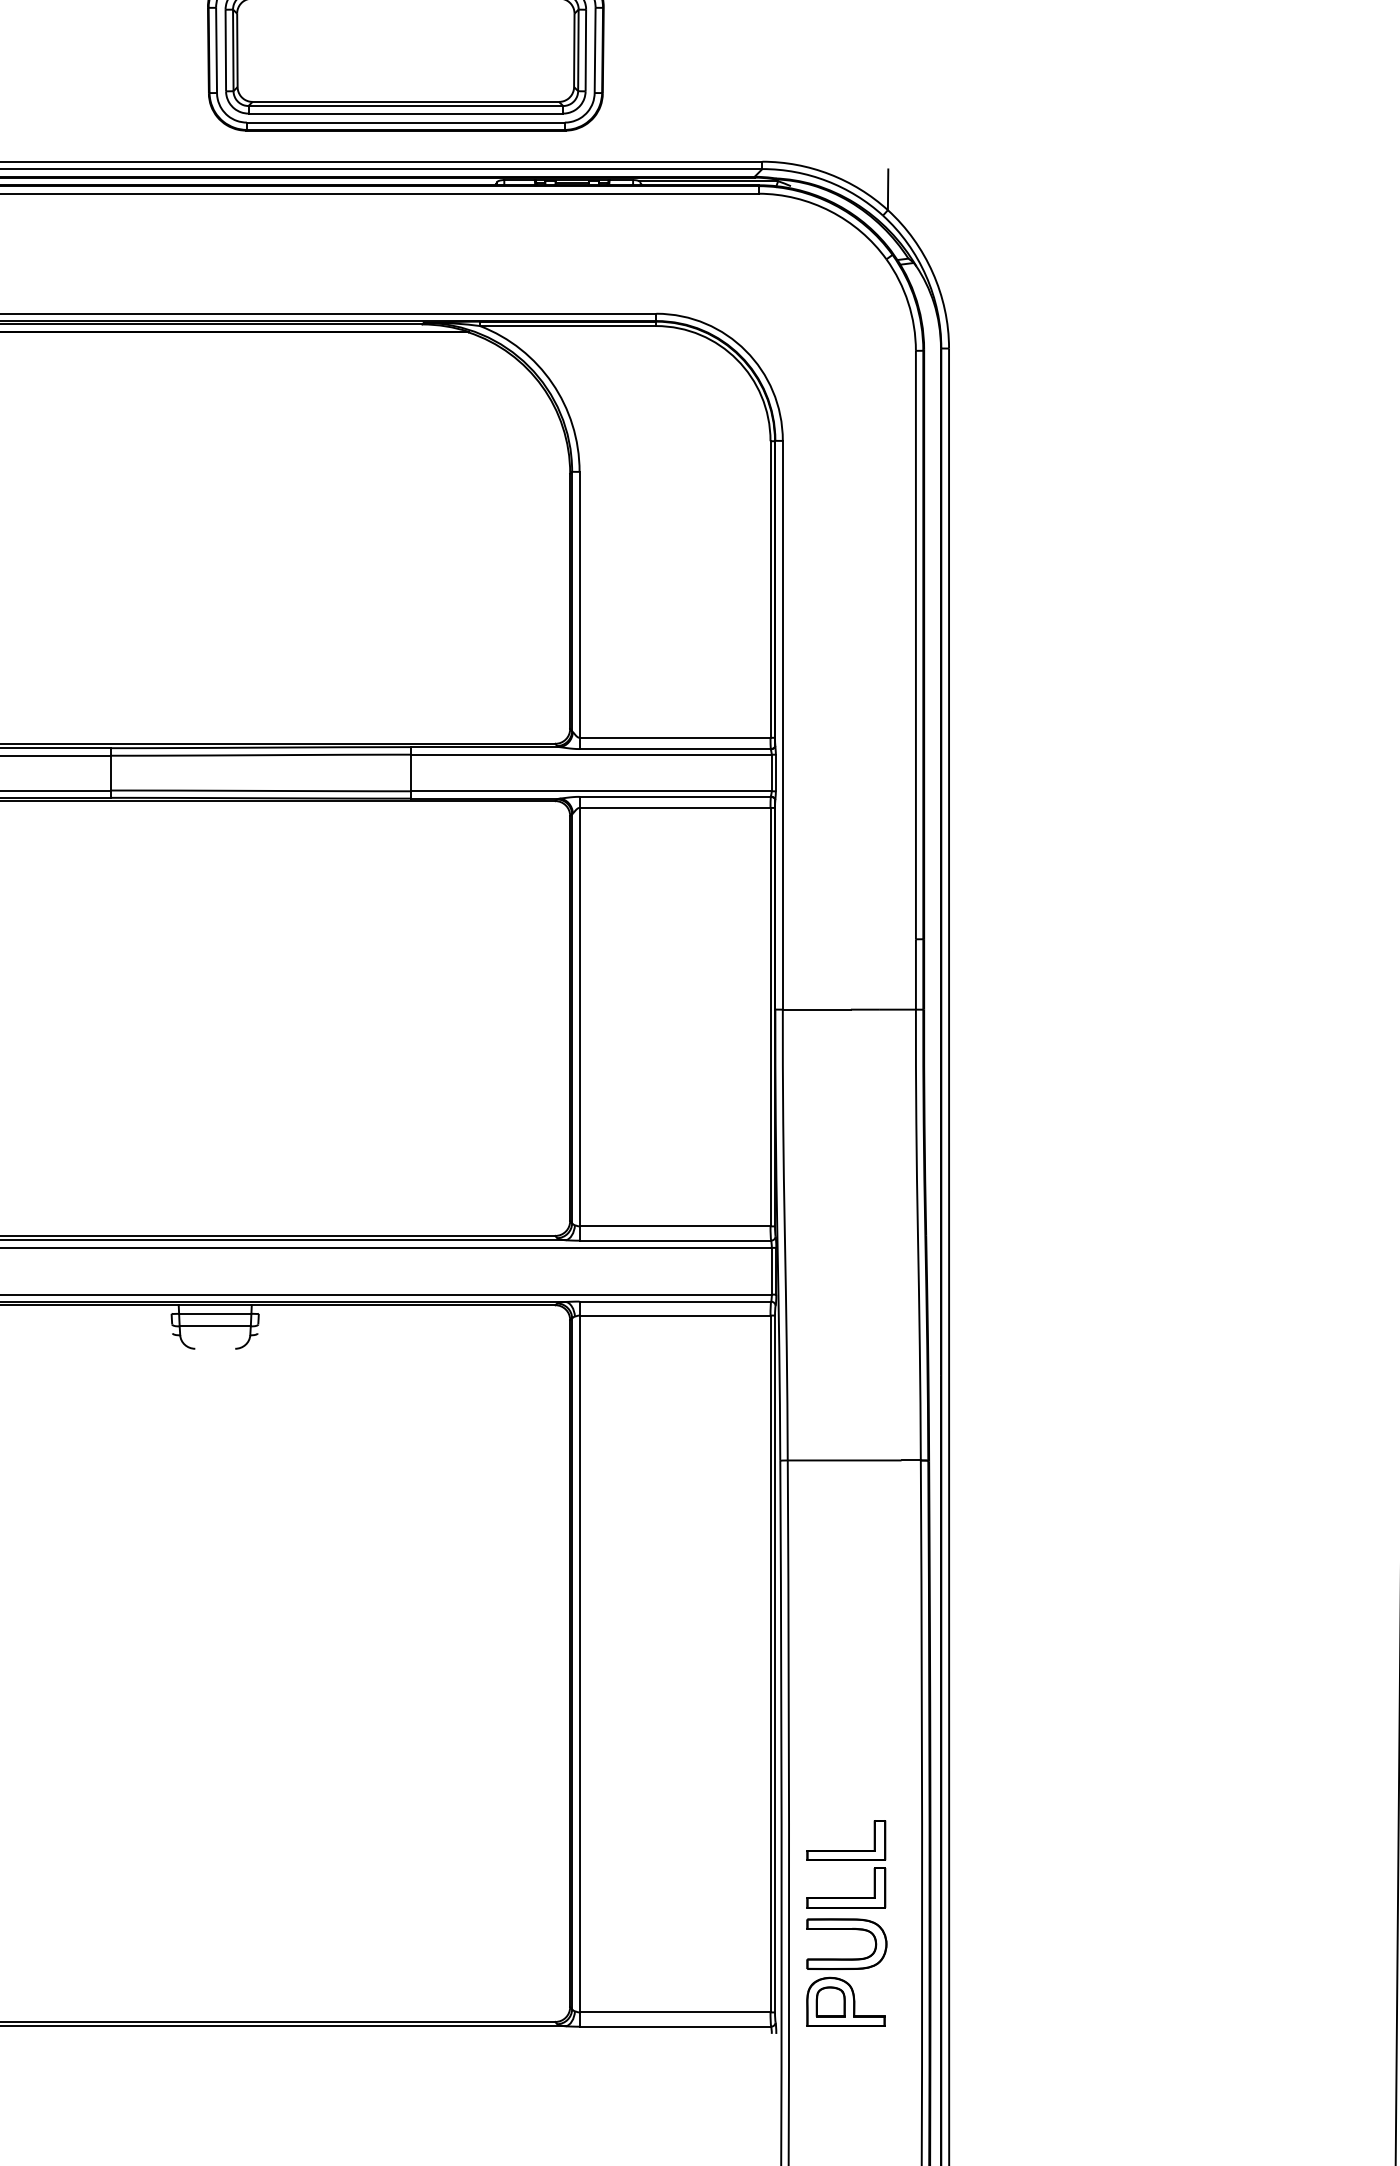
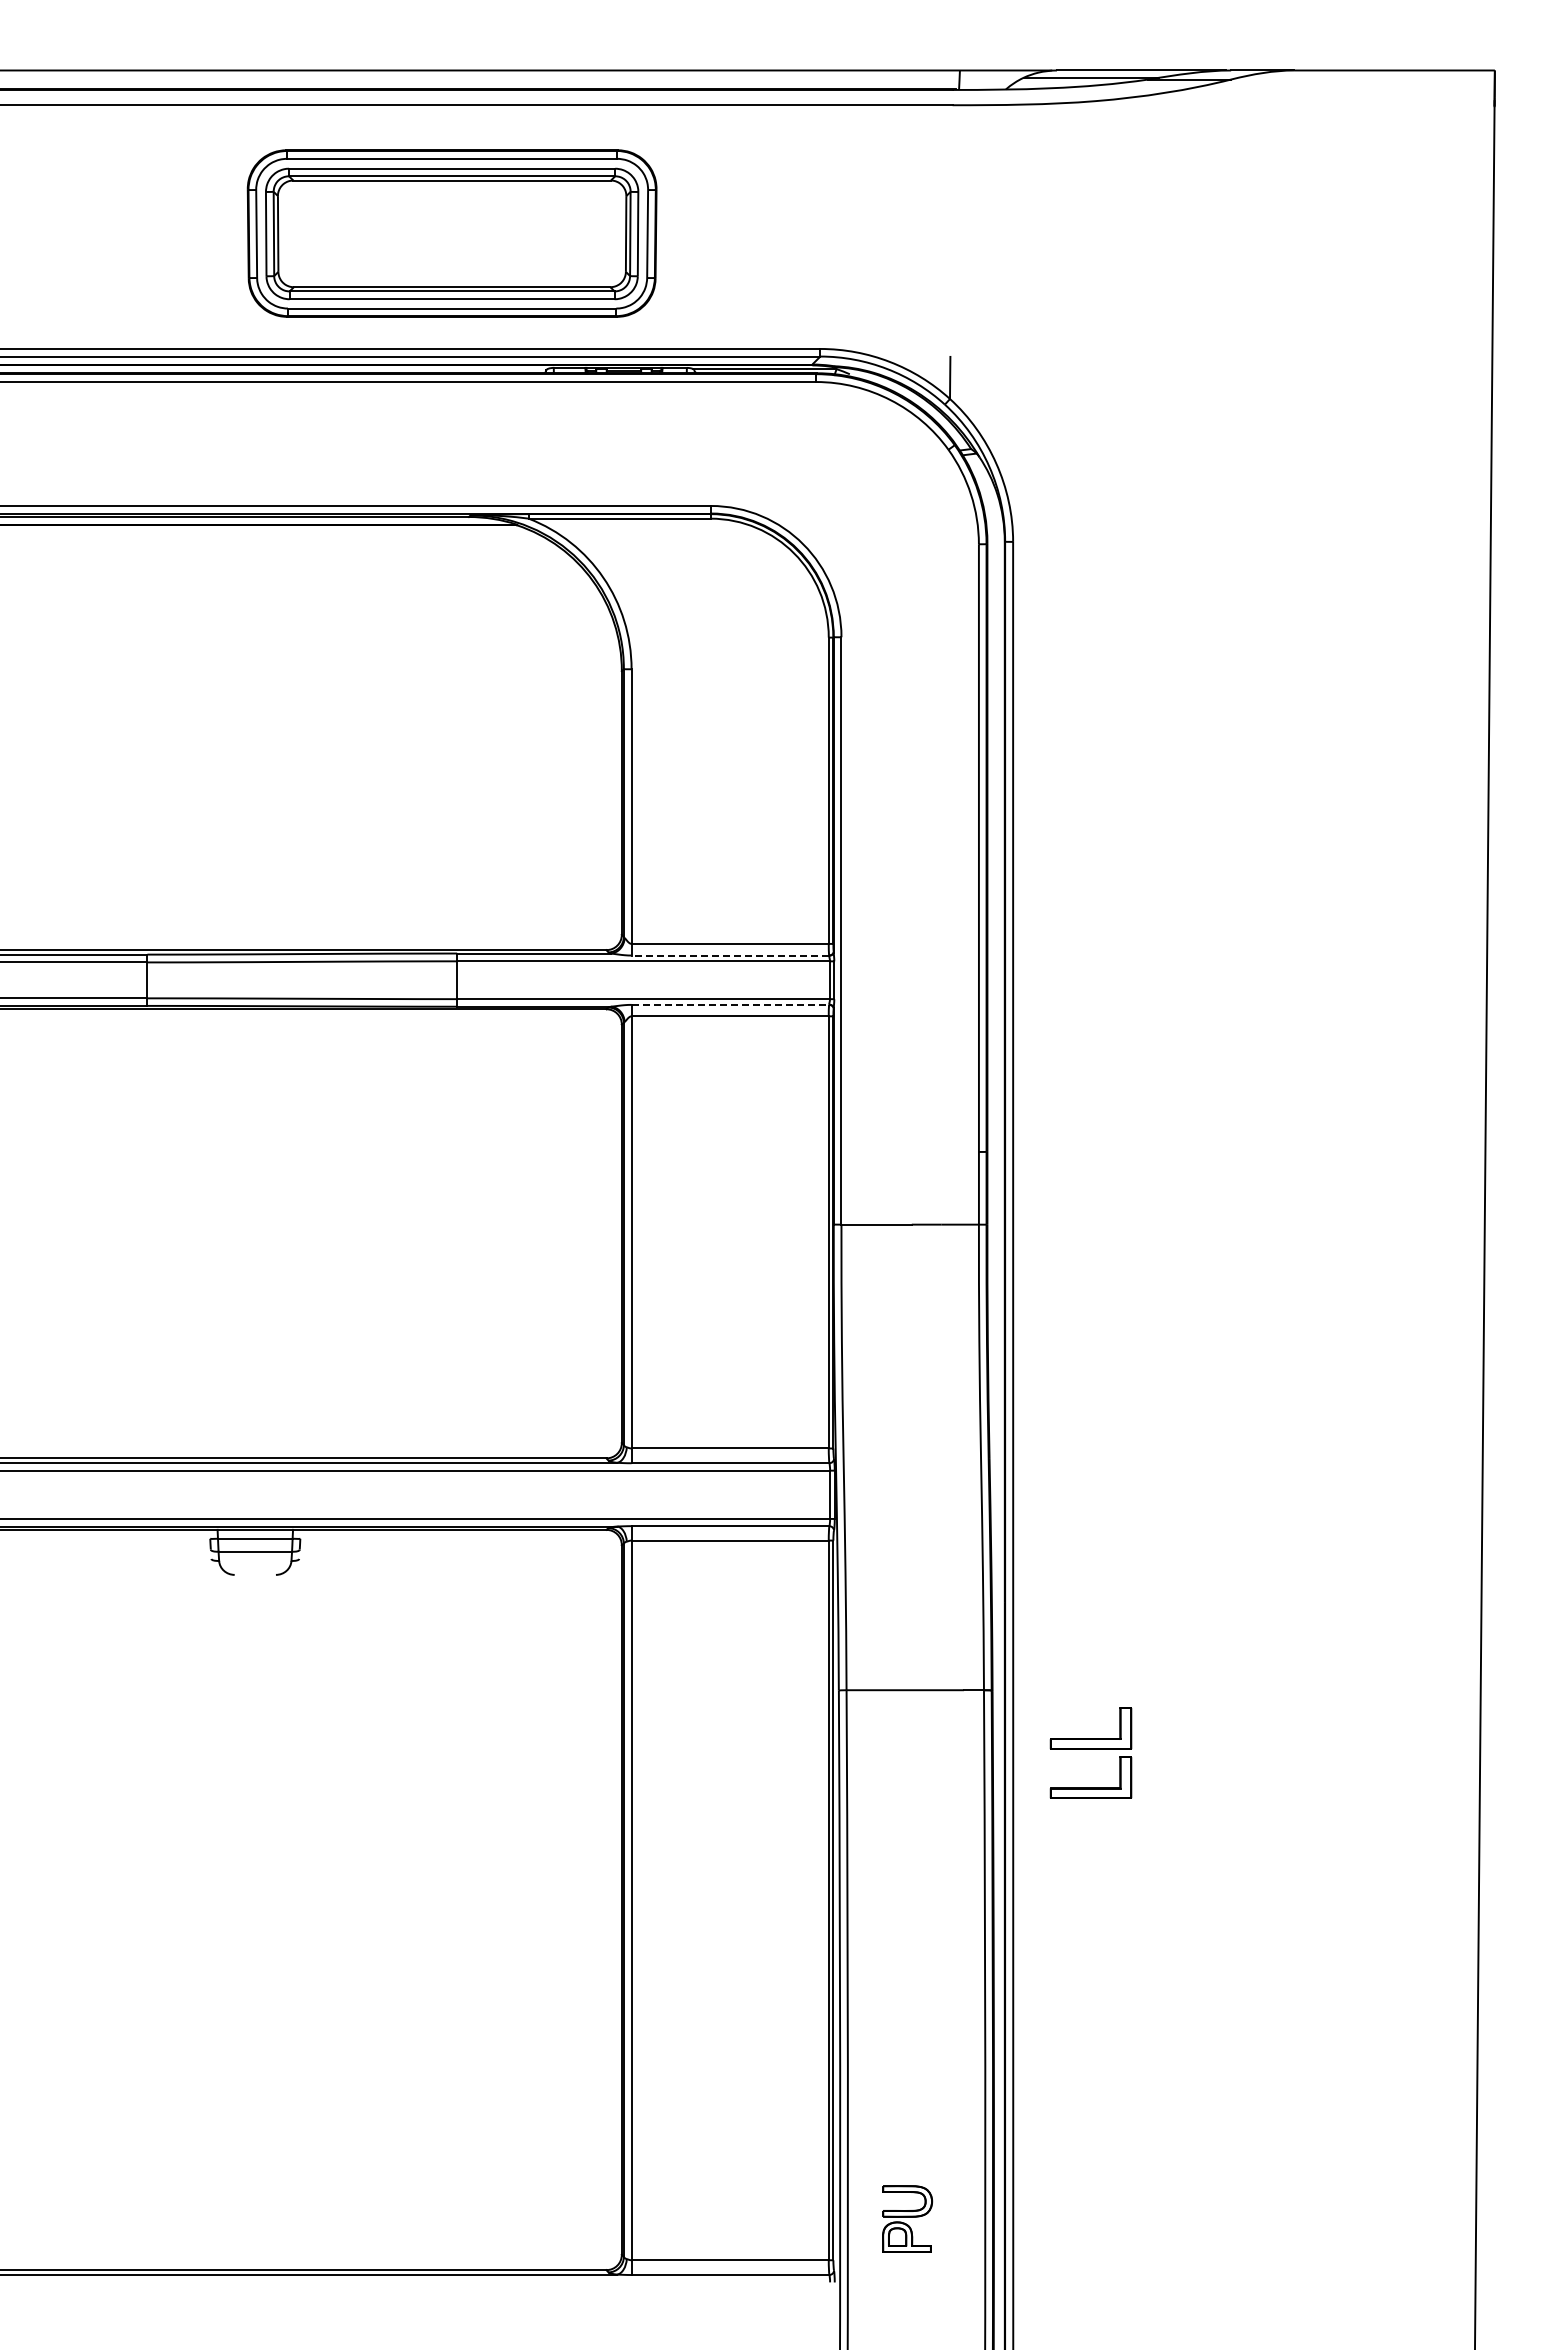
line: (675, 749) -> (730, 955), solid -> dashed
line: (675, 796) -> (730, 1004), solid -> dashed
part: (845, 1863) -> (1090, 1752), moved
part: (846, 1971) -> (907, 2218), size x0.6

